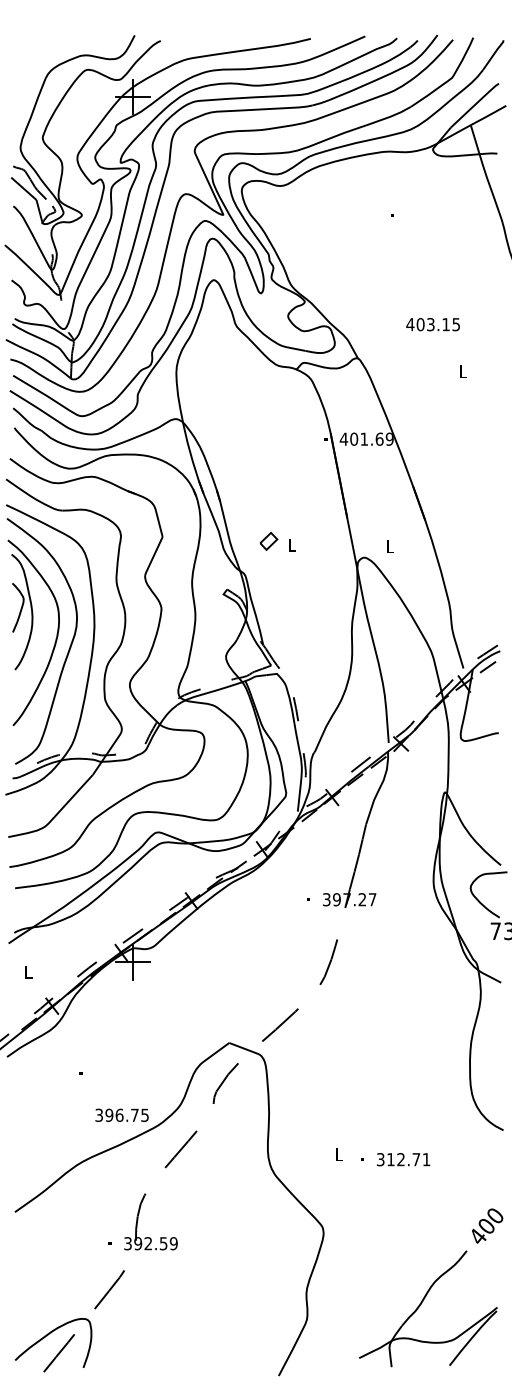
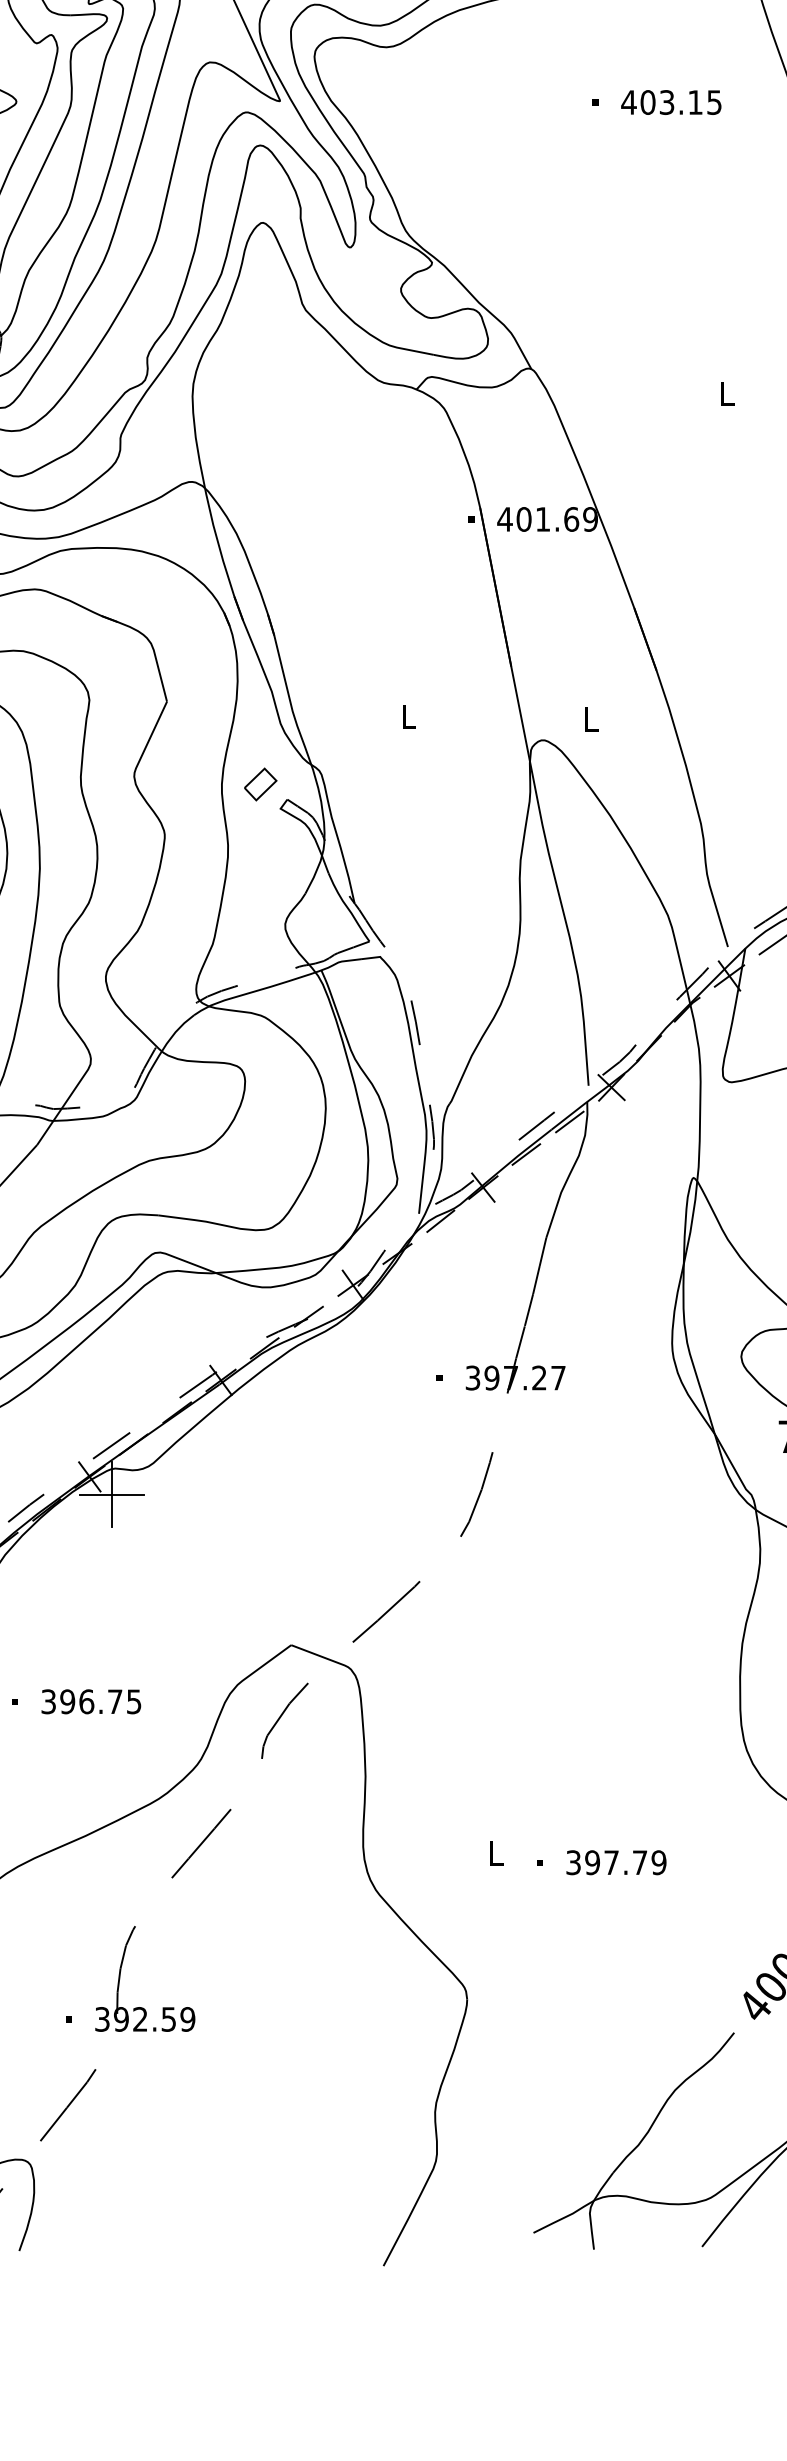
text: (432, 324) -> (670, 102), moved
part: (268, 540) -> (259, 782), moved
text: (121, 1114) -> (90, 1700), moved
text: (408, 1159) -> (625, 1862), 312.71 -> 397.79

